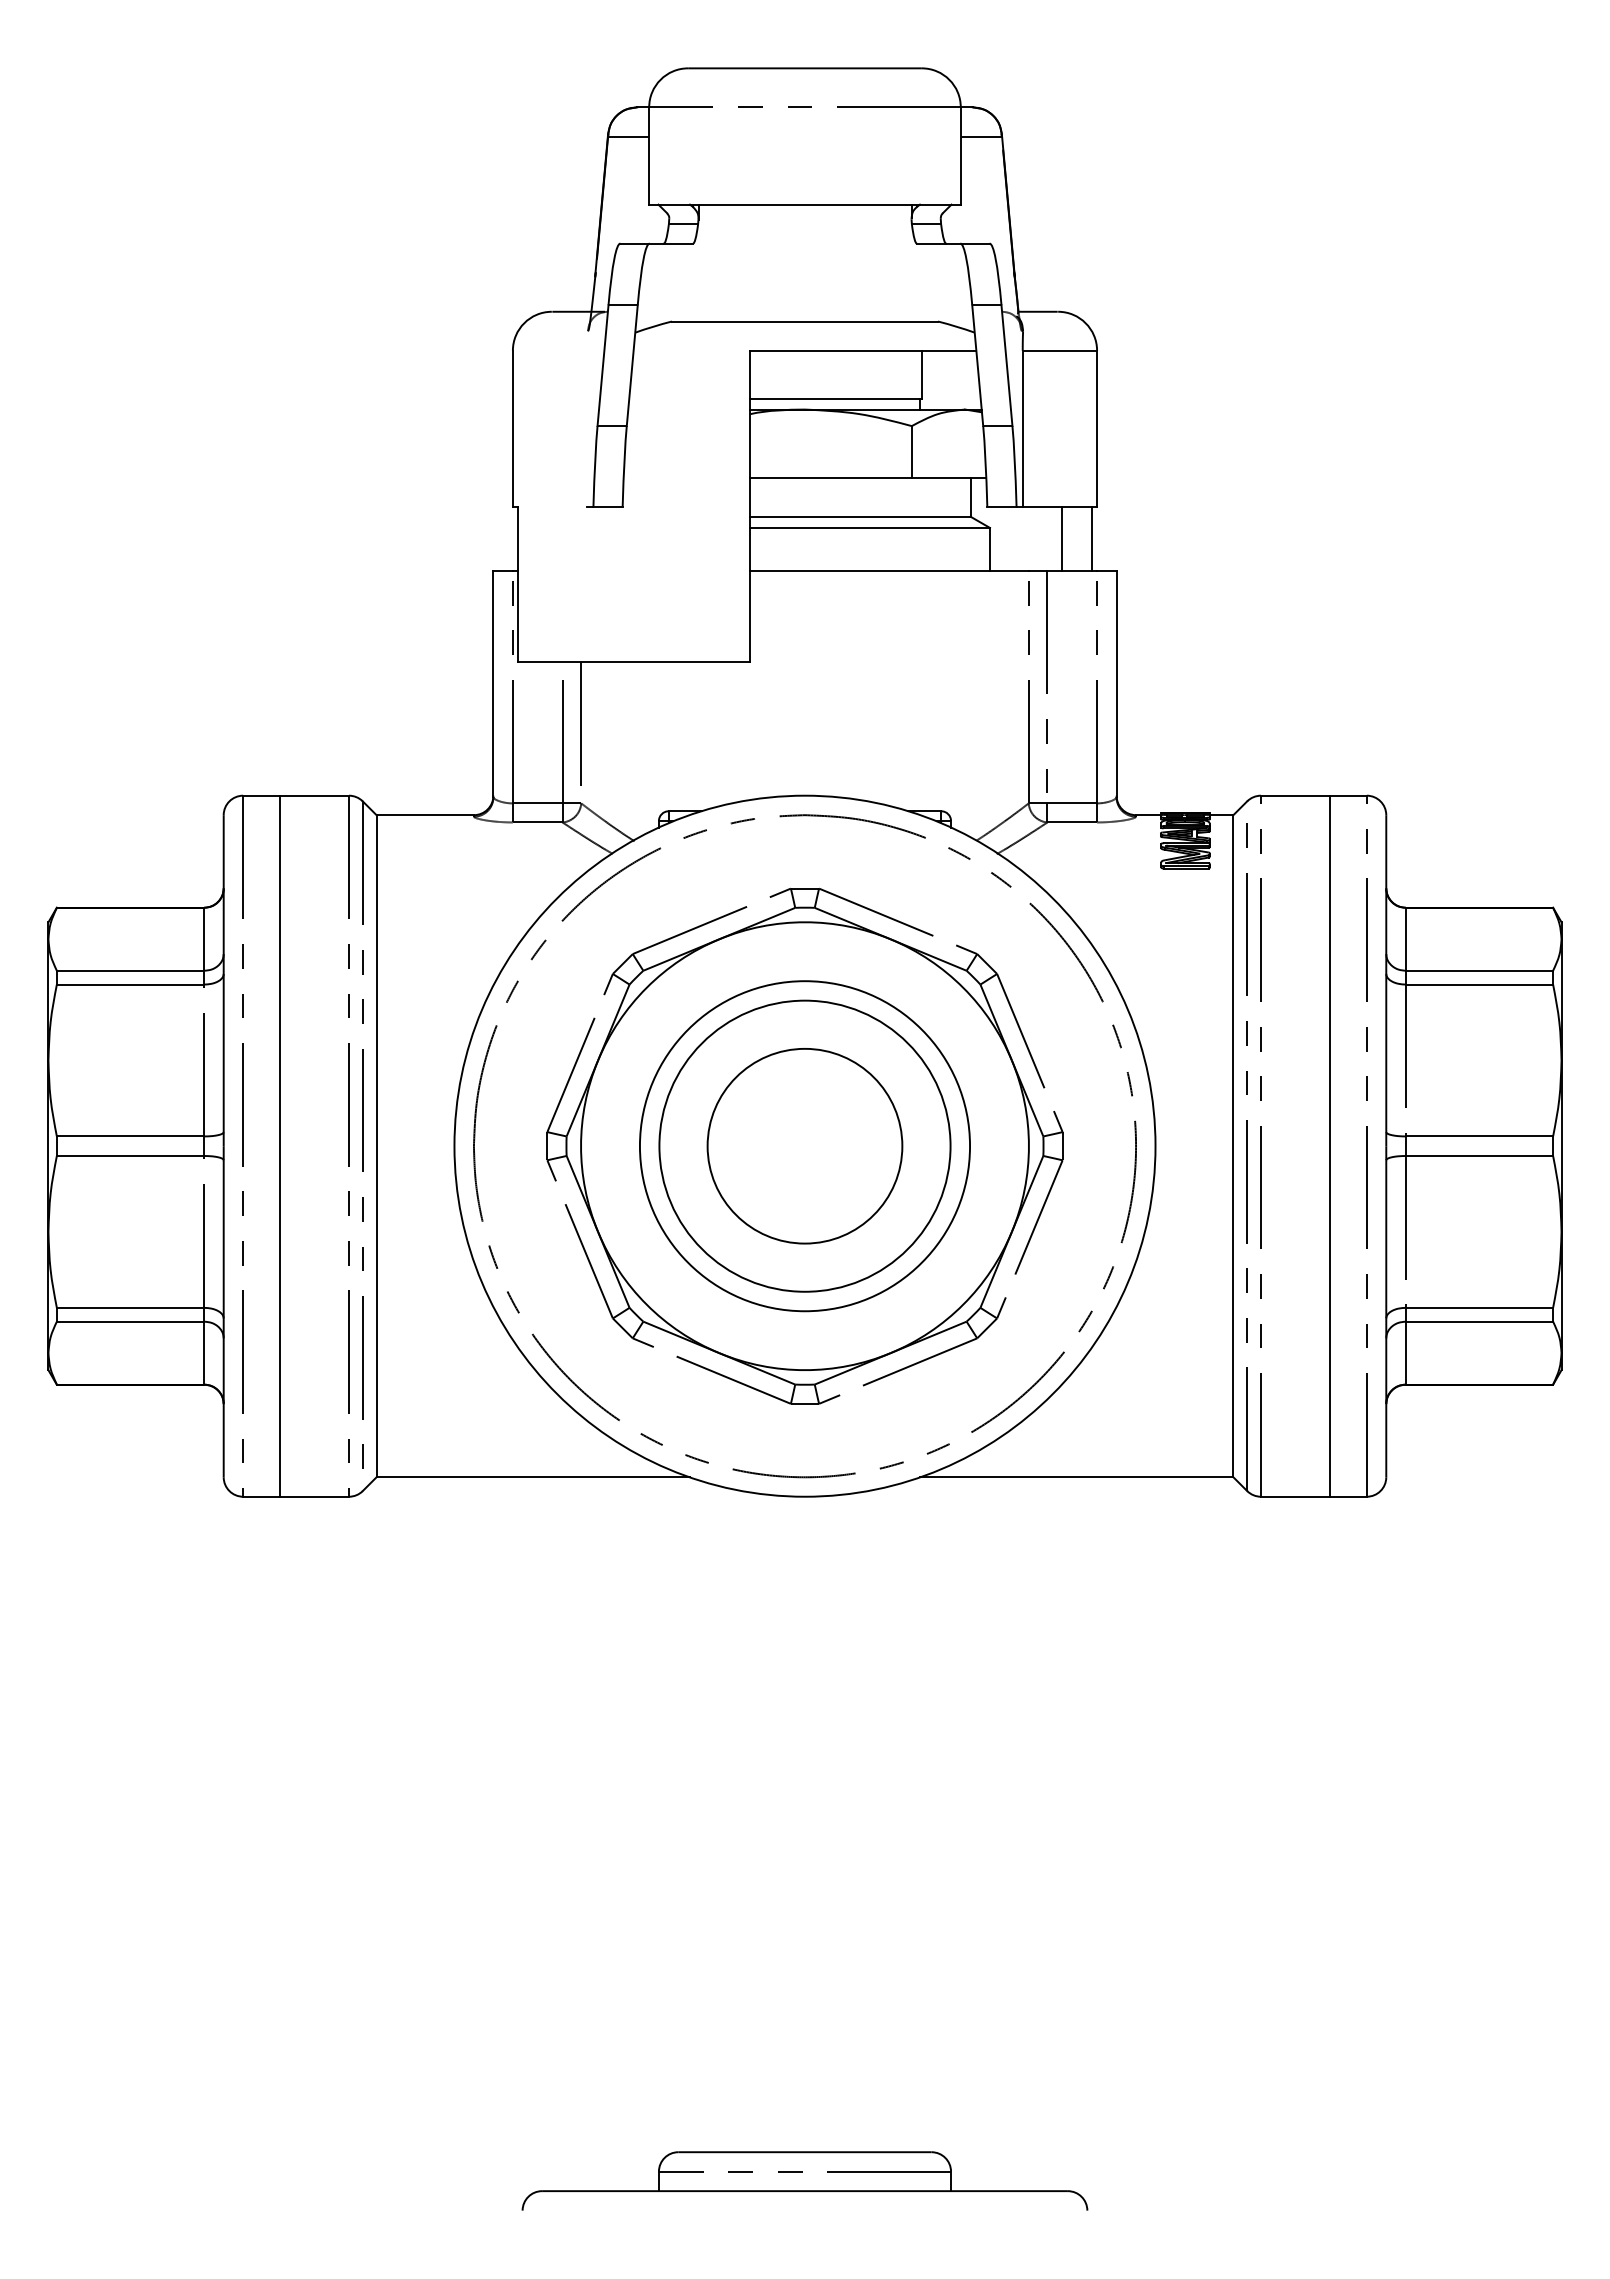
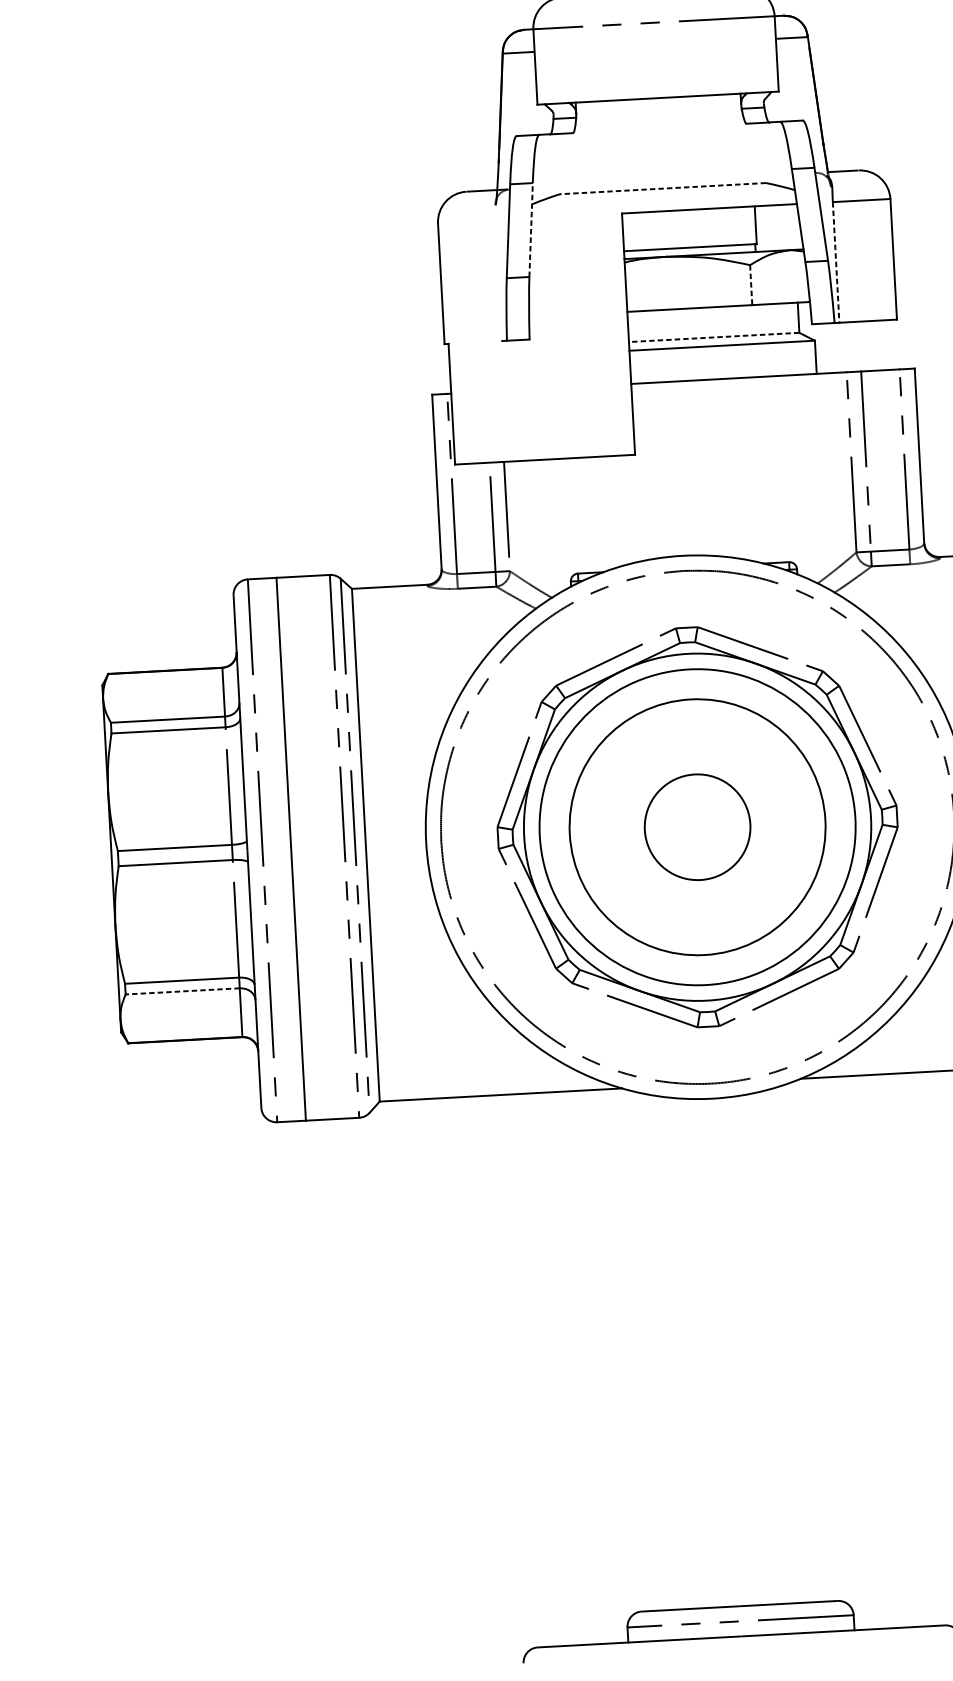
line: (804, 321) -> (662, 188), solid -> dashed
line: (632, 365) -> (531, 229), solid -> dashed
line: (1022, 428) -> (835, 262), solid -> dashed
line: (911, 451) -> (750, 284), solid -> dashed
line: (859, 516) -> (713, 337), solid -> dashed
line: (1062, 538) -> (871, 345), removed
line: (1091, 538) -> (893, 344), removed
circle: (804, 1145) -> (697, 826), size x0.7
circle: (804, 1145) -> (697, 826), size x1.4
line: (130, 1321) -> (182, 991), solid -> dashed

